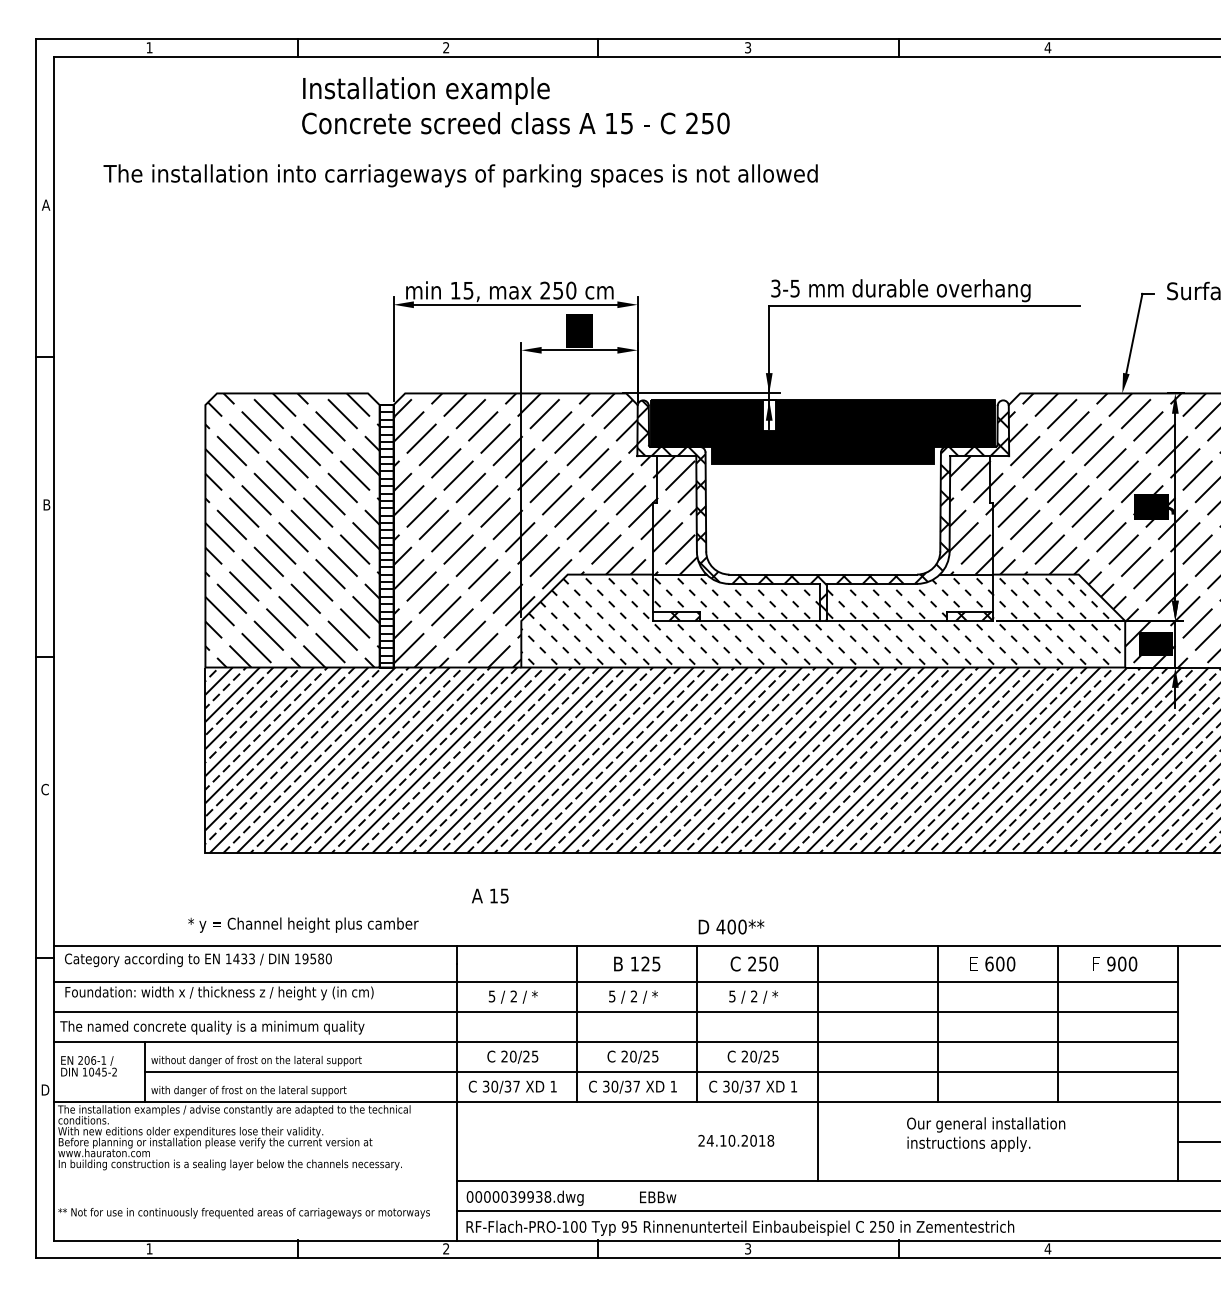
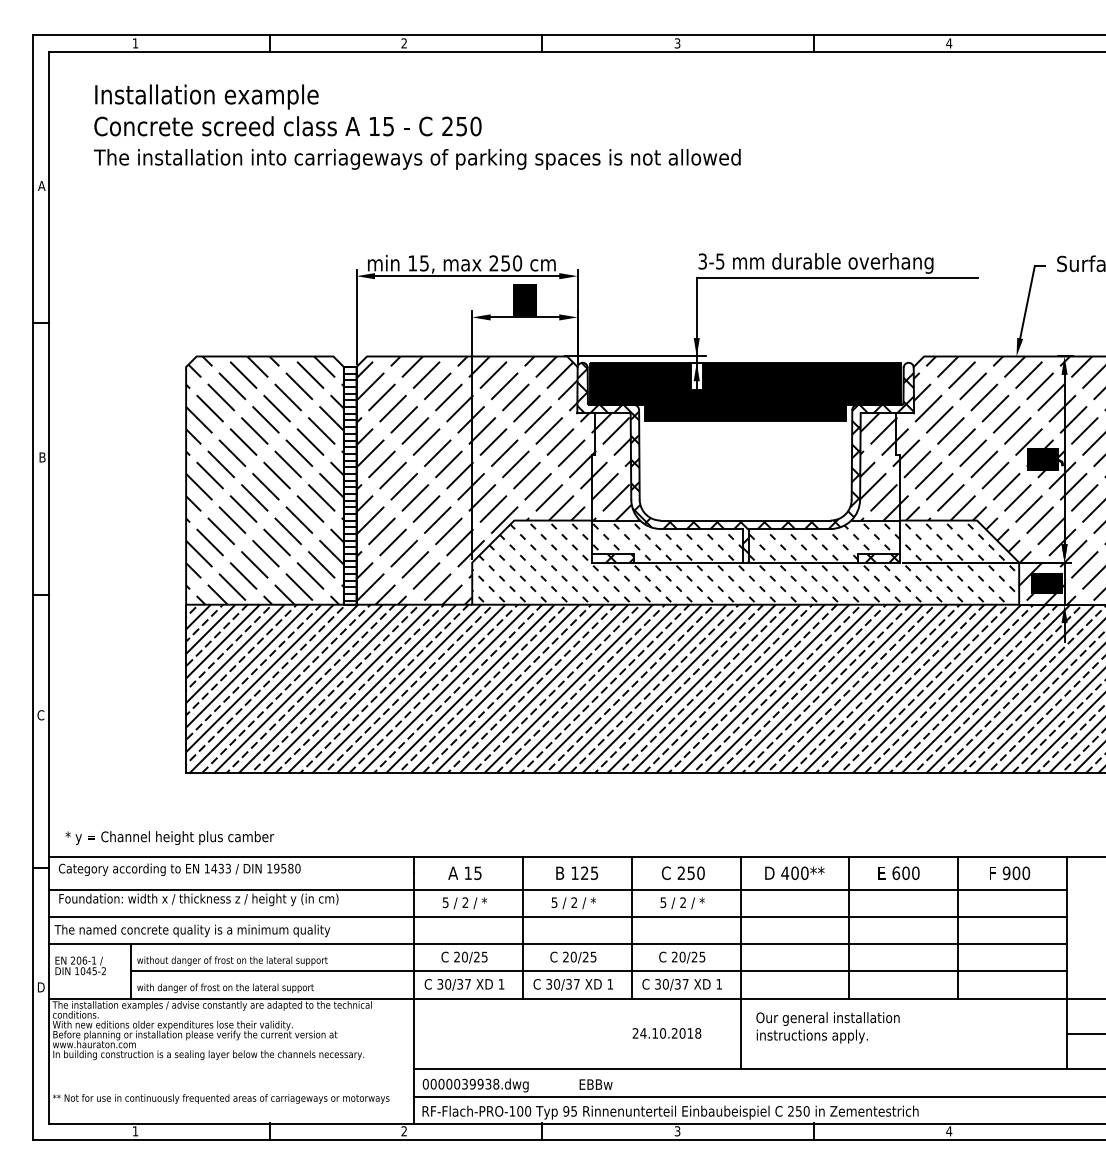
text: (515, 105) -> (287, 110), moved
text: (490, 895) -> (465, 872), moved
text: (303, 924) -> (169, 837), moved
text: (731, 926) -> (794, 872), moved
text: (986, 1134) -> (828, 1027), moved

